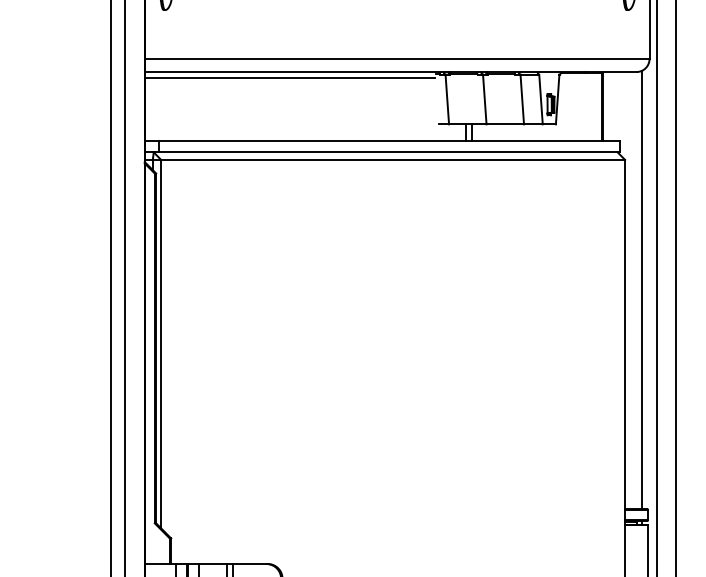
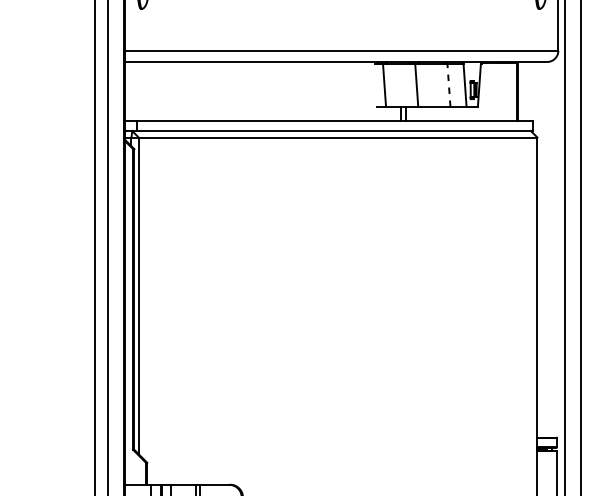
line: (289, 77) -> (248, 66), removed
line: (522, 99) -> (449, 85), solid -> dashed
line: (642, 289) -> (552, 248), removed

